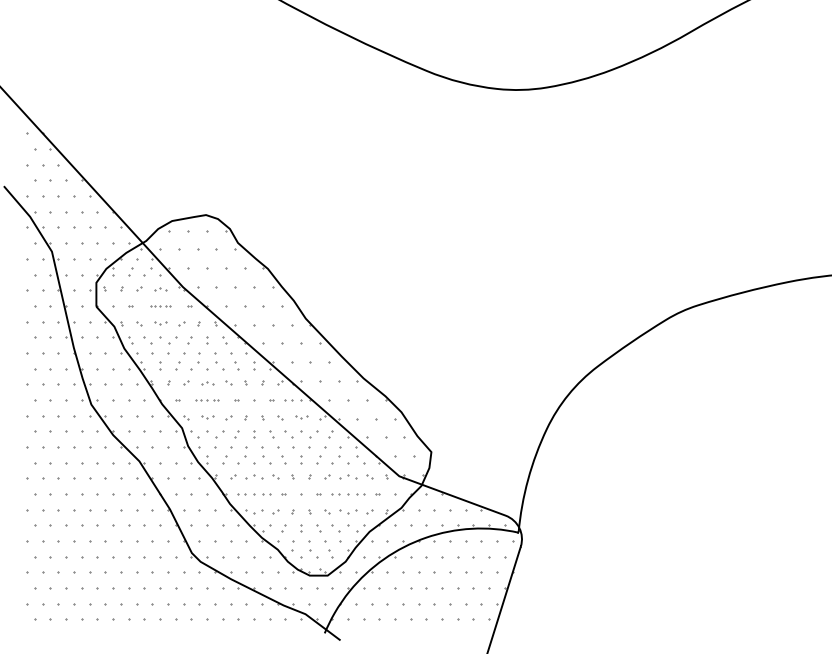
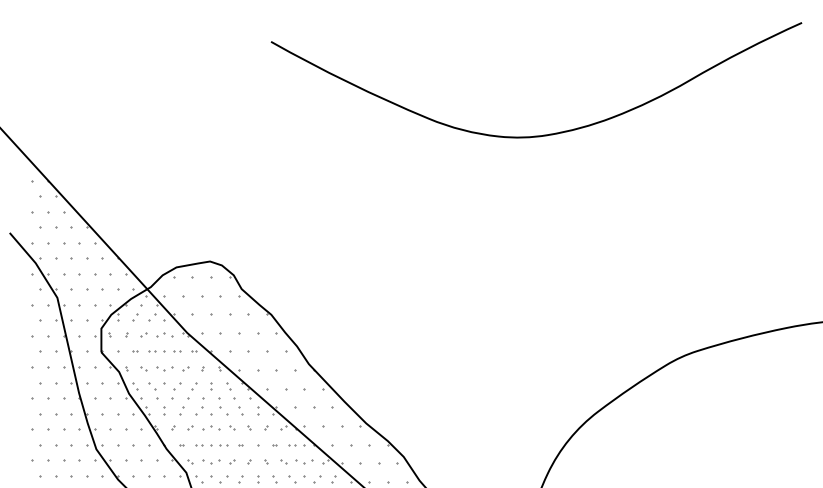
part: (160, 288) -> (164, 334), size x1.43
part: (160, 306) -> (164, 352), size x1.67
part: (160, 323) -> (164, 368), size x1.43
part: (207, 382) -> (211, 427), size x1.43
part: (207, 400) -> (211, 445), size x1.43
part: (207, 417) -> (211, 462), size x1.43
part: (301, 417) -> (304, 462), size x1.43

